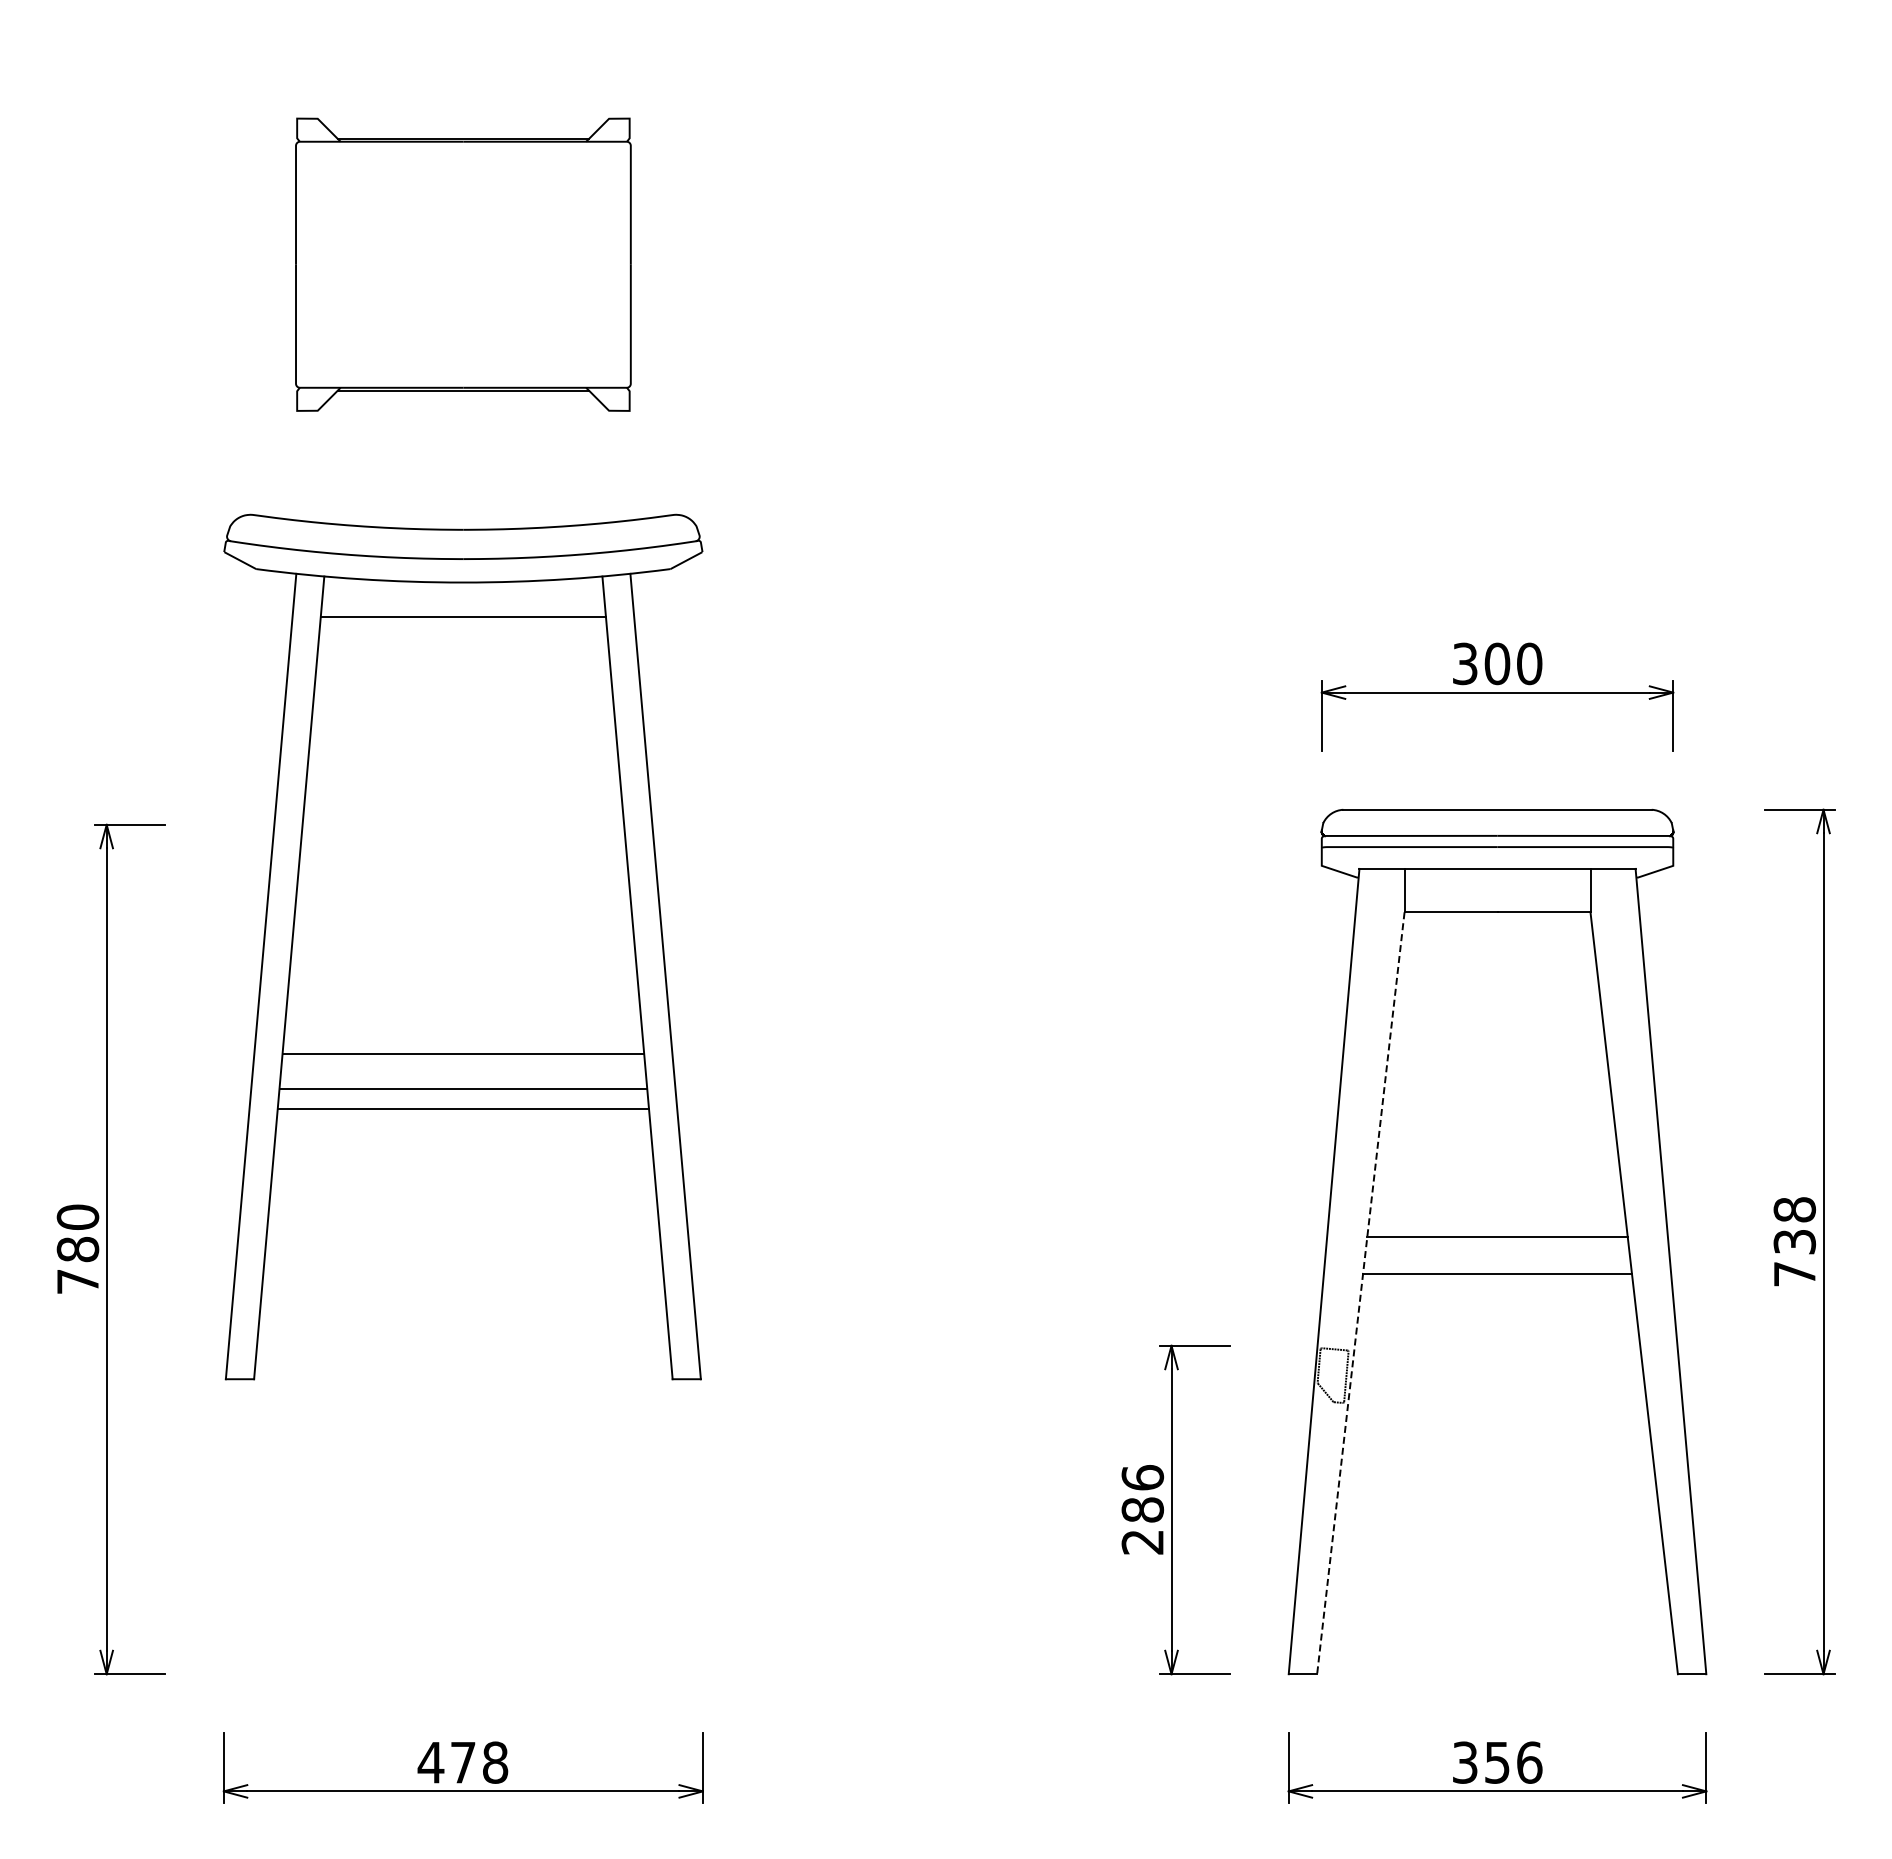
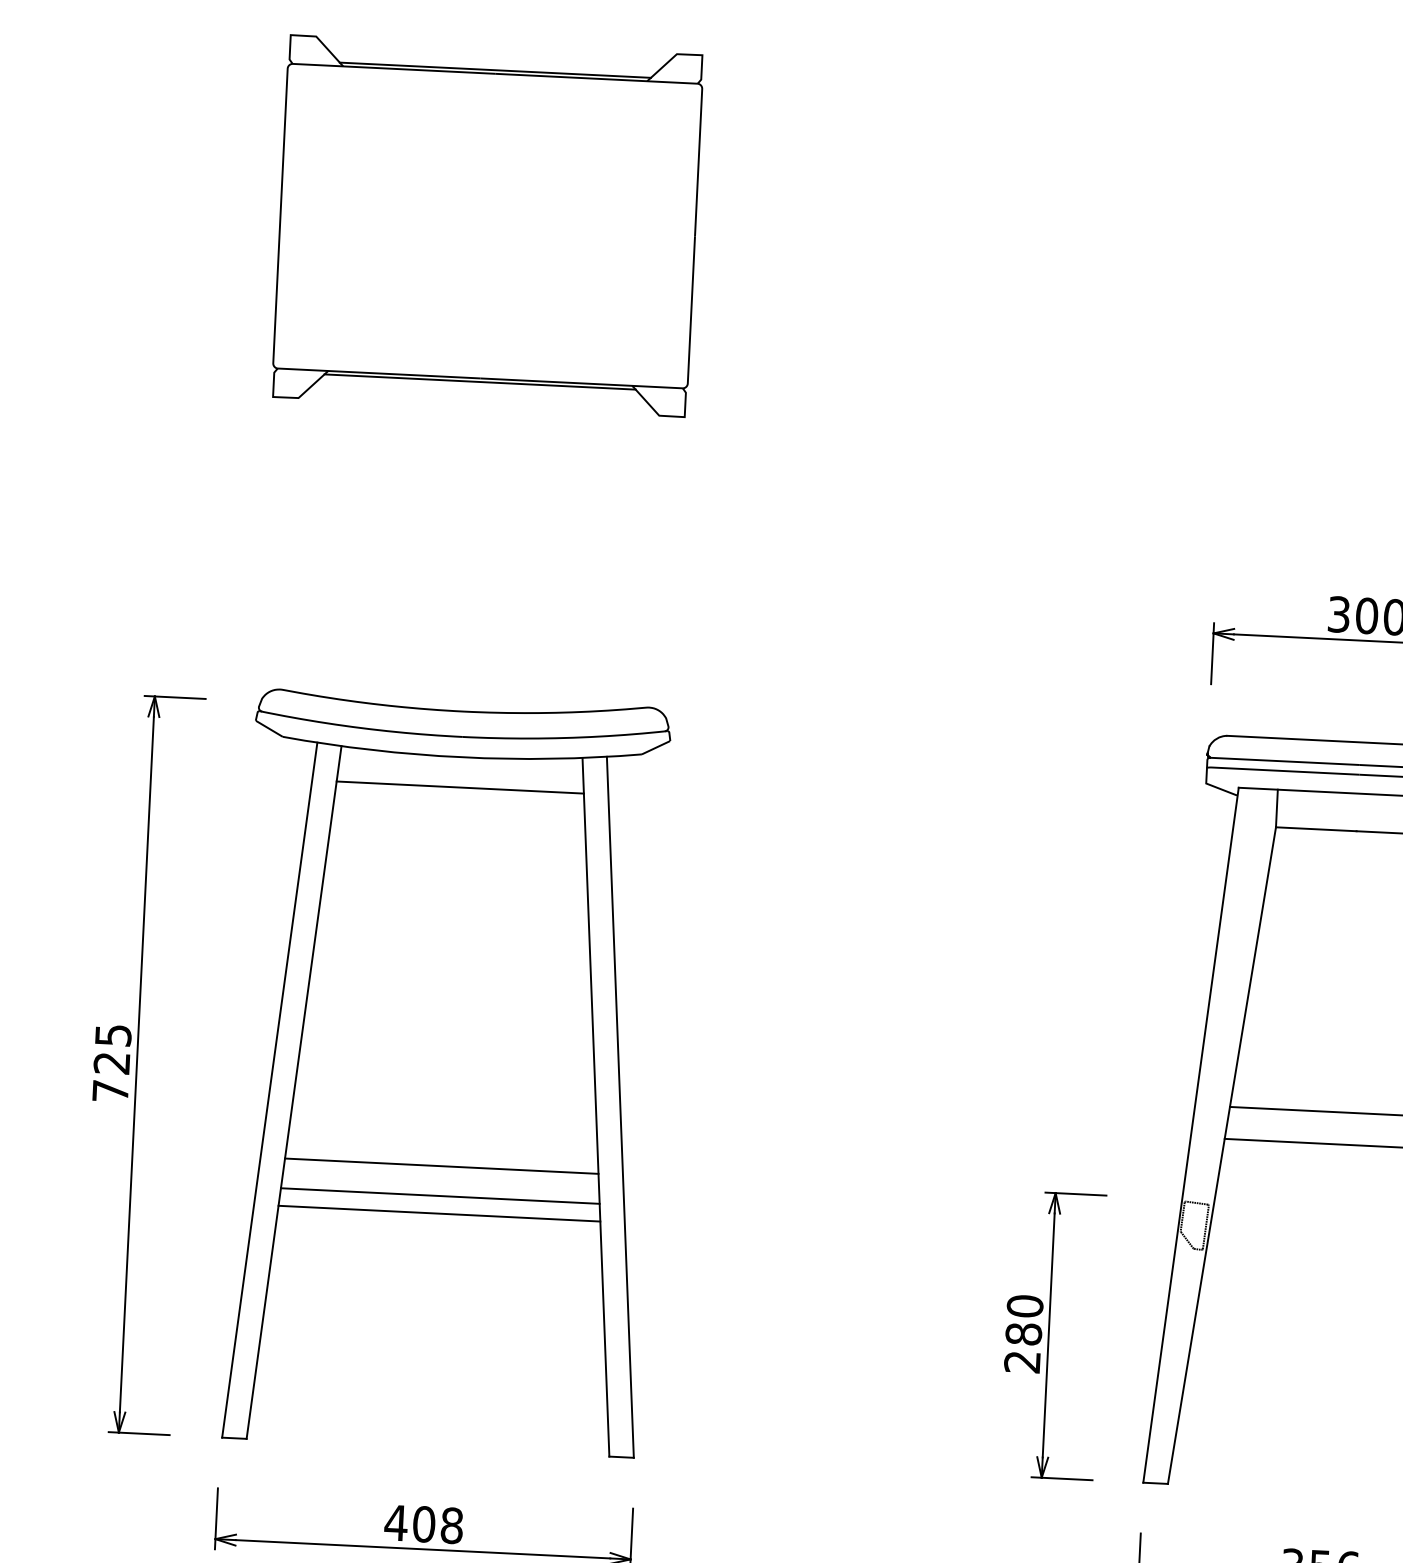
part: (463, 264) -> (487, 225), size x1.43
part: (463, 946) -> (446, 1072), moved
text: (77, 1233) -> (112, 1049), 780 -> 725
line: (1360, 1293) -> (1221, 1155), dashed -> solid
text: (1142, 1477) -> (1024, 1306), 286 -> 280
text: (463, 1762) -> (424, 1524), 478 -> 408

